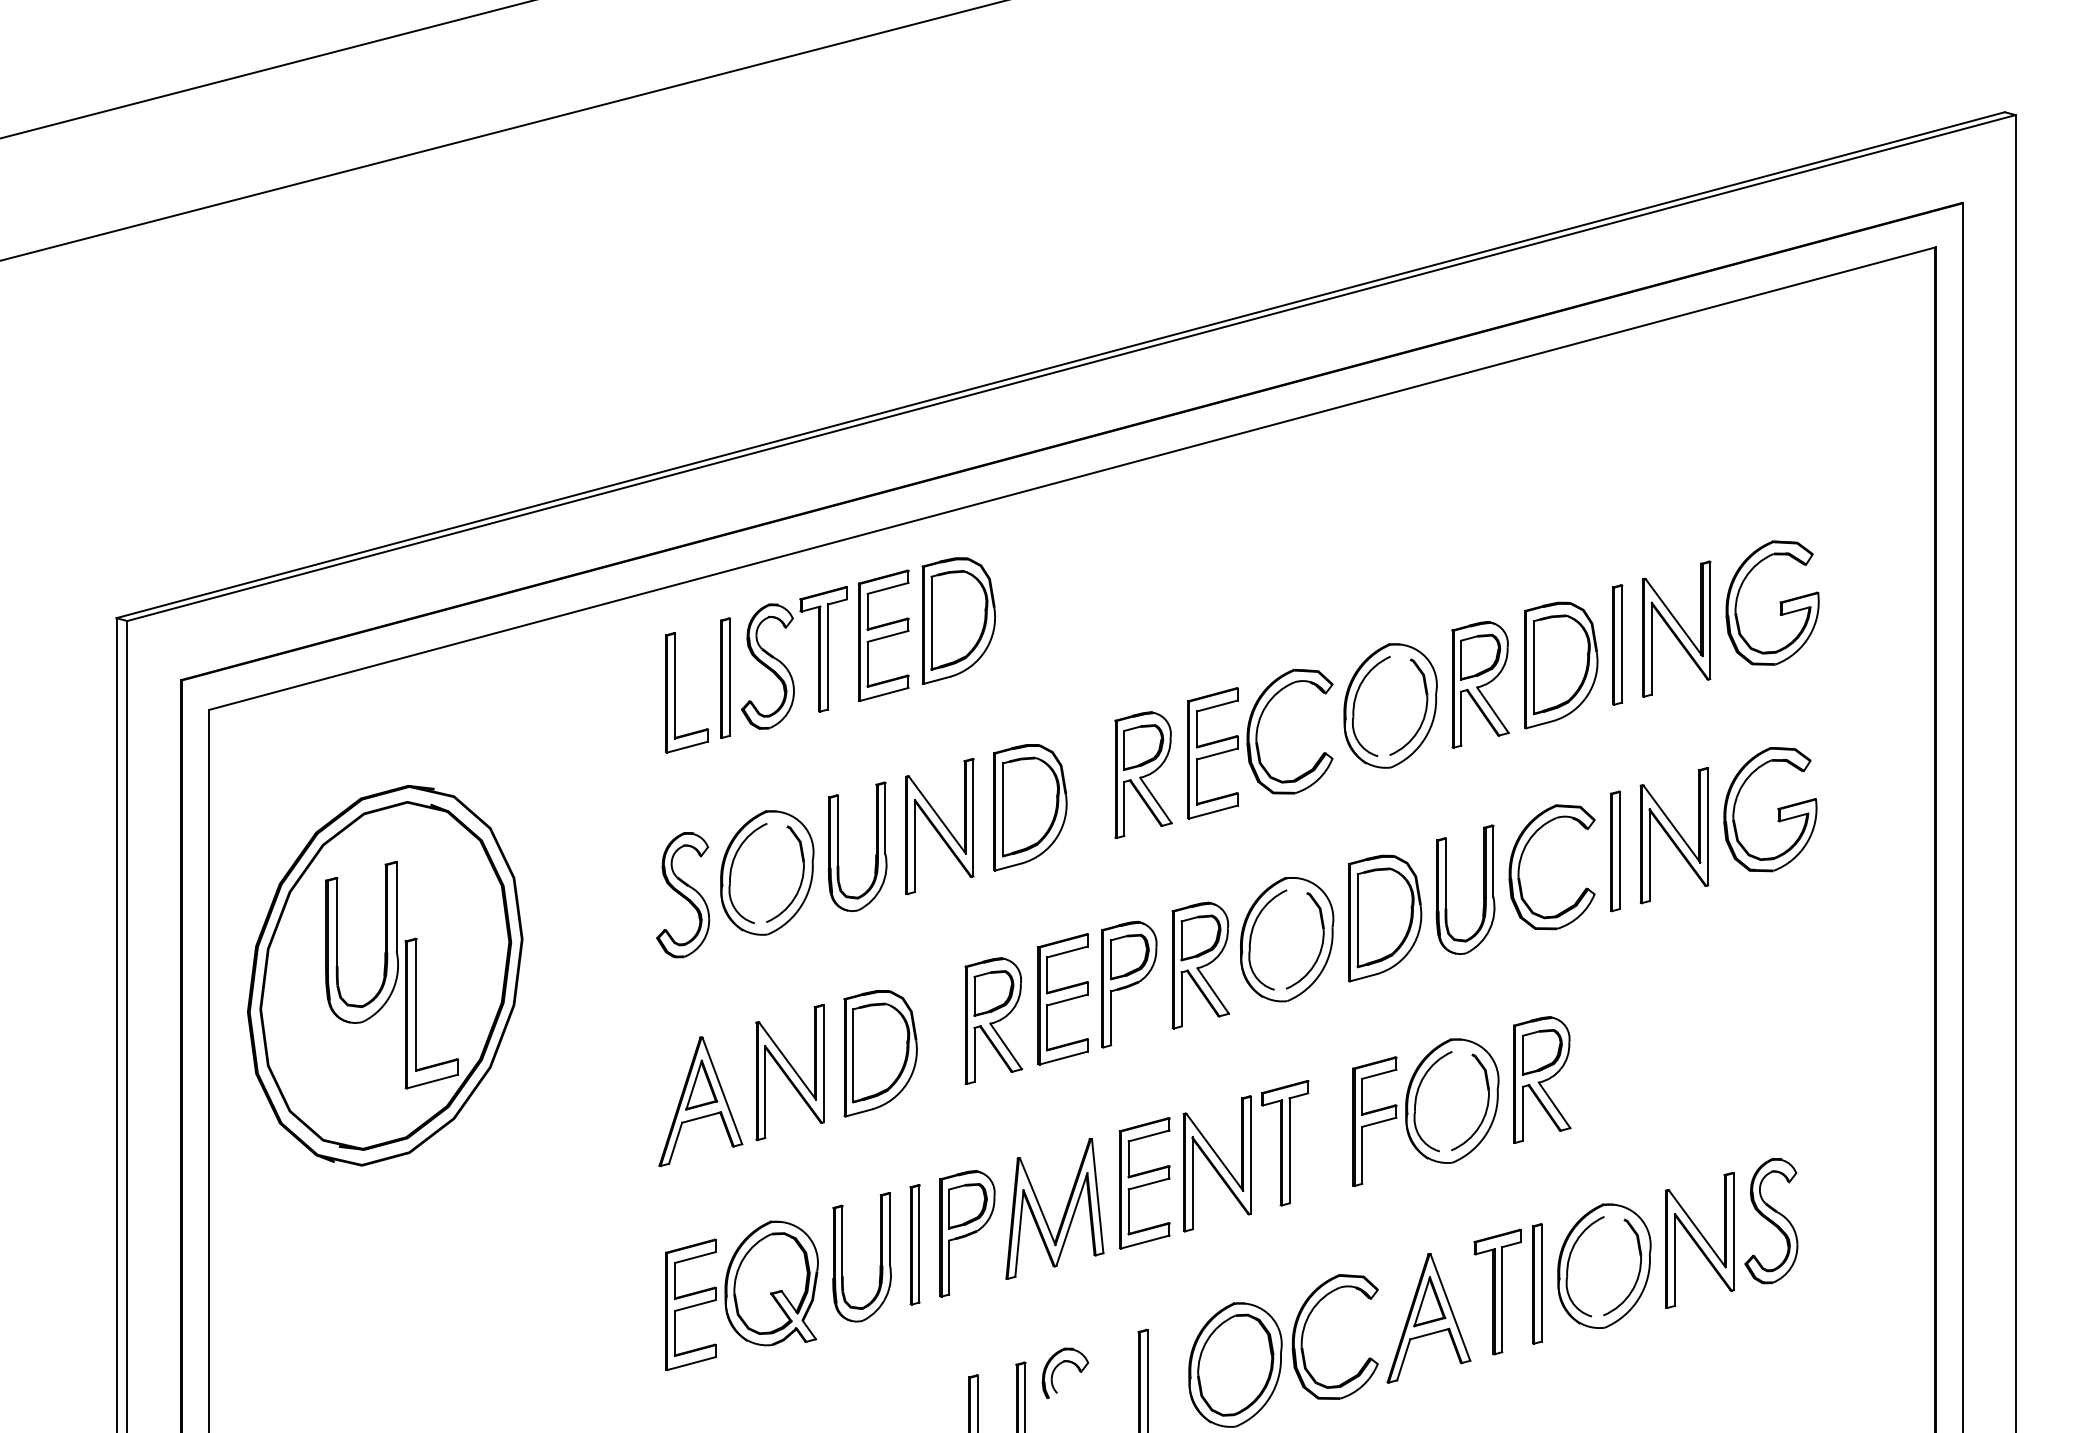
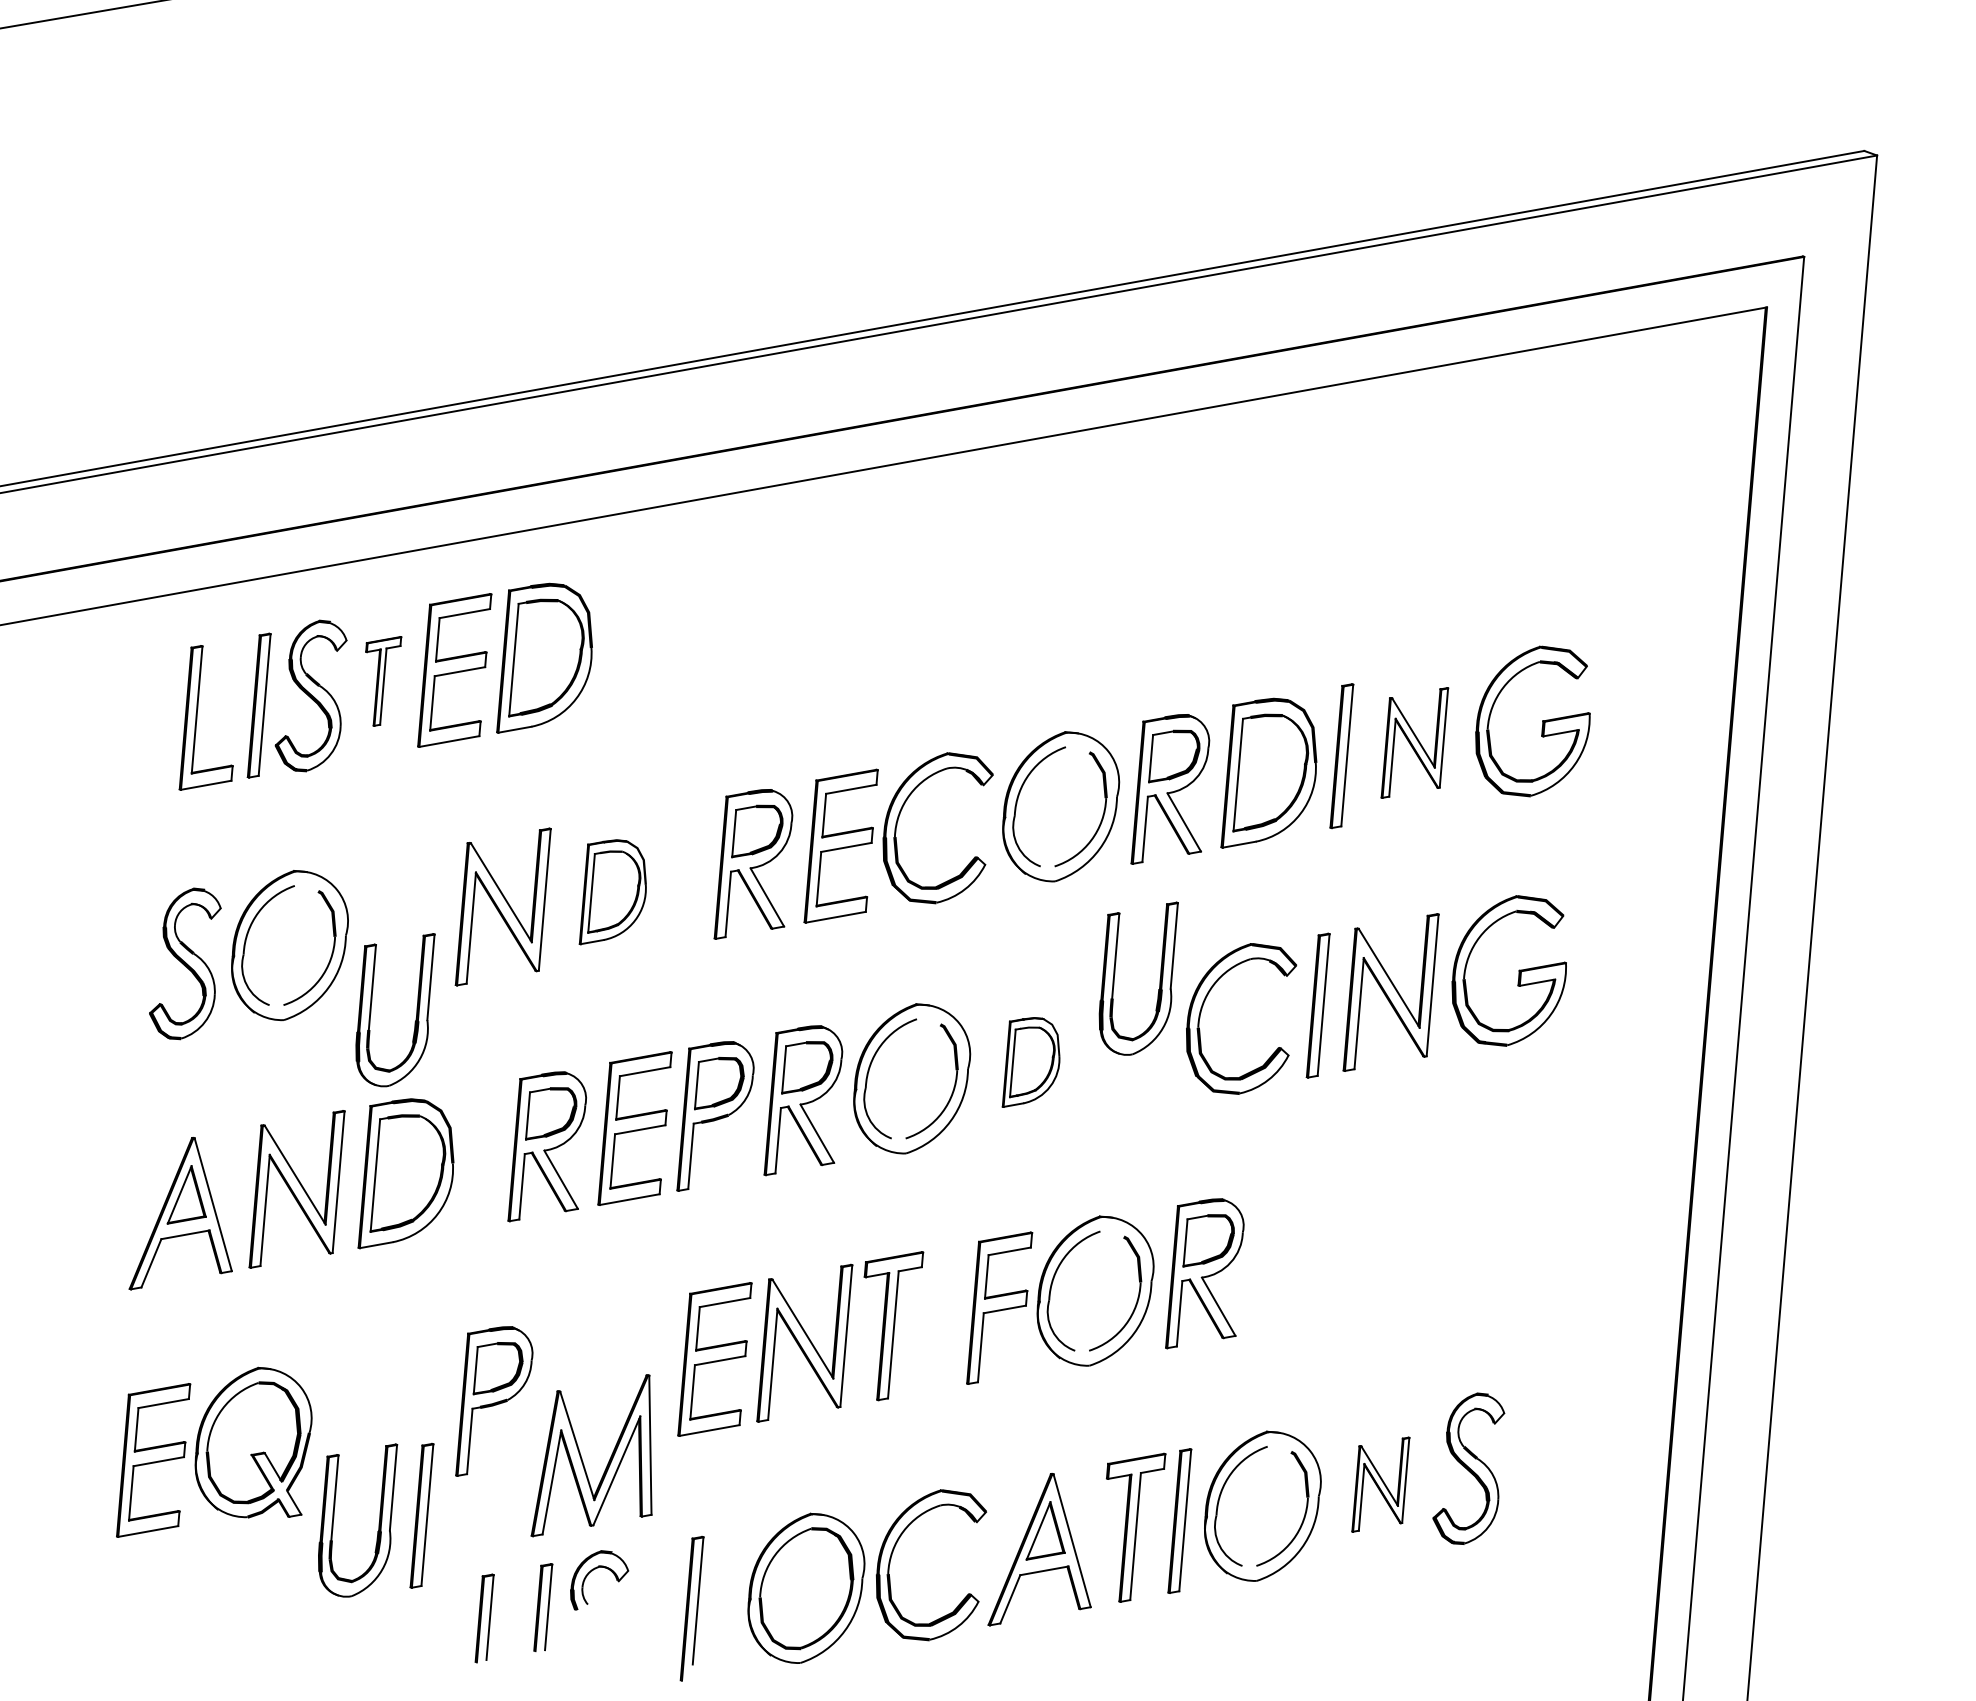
part: (1676, 628) -> (1414, 742), size x0.7
part: (823, 649) -> (380, 680), size x0.6
part: (1030, 807) -> (614, 893), size x0.7
part: (838, 846) -> (371, 1006), moved
part: (1483, 889) -> (1159, 979), moved
part: (1385, 918) -> (1033, 1063), size x0.6
part: (1064, 1211) -> (608, 1460), moved
part: (1699, 1239) -> (1380, 1483), size x0.6
part: (914, 1244) -> (421, 1515), moved
part: (842, 1257) -> (333, 1517), moved

